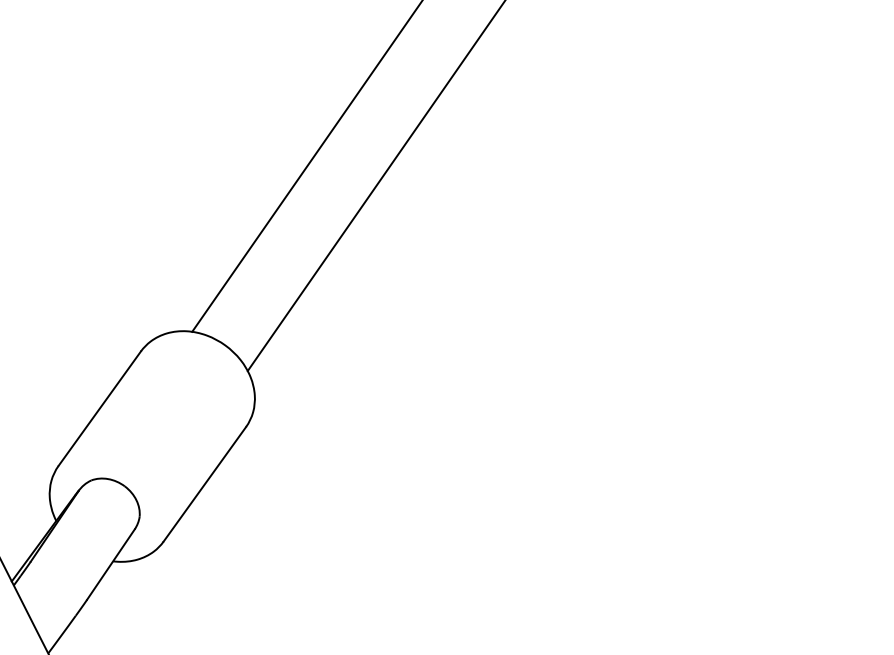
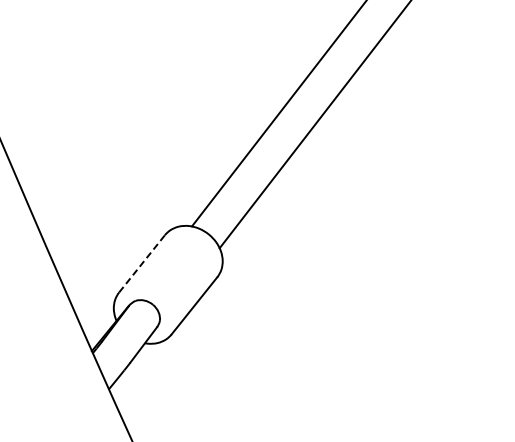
line: (100, 407) -> (142, 263), solid -> dashed

